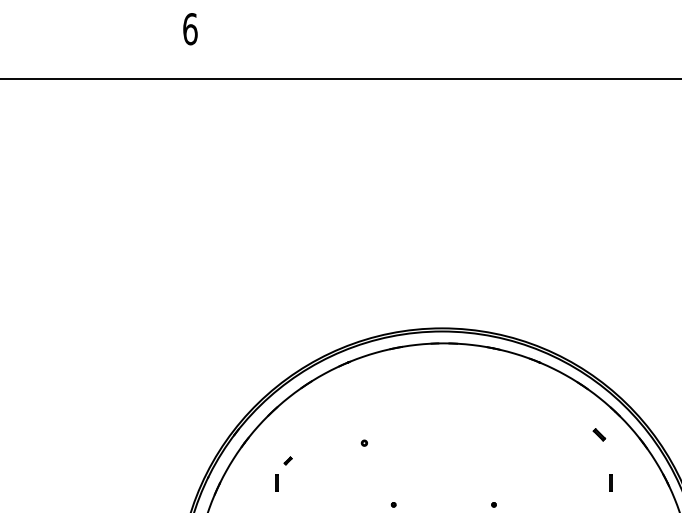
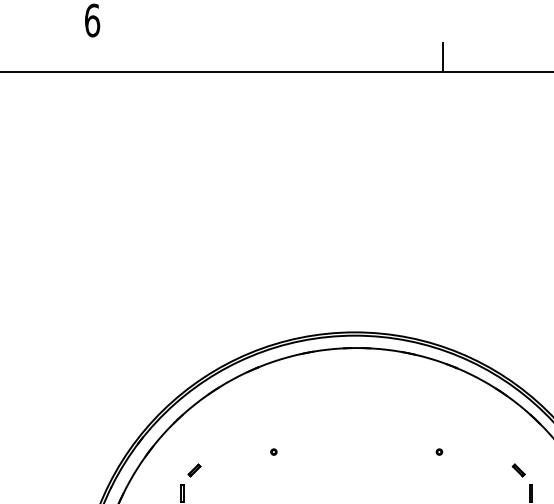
line: (526, 64) -> (442, 57), added
part: (599, 434) -> (518, 470), moved
part: (522, 442) -> (438, 451), added
part: (287, 460) -> (193, 470), size x1.67

